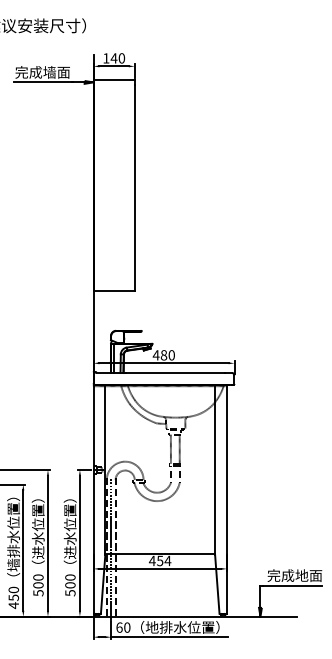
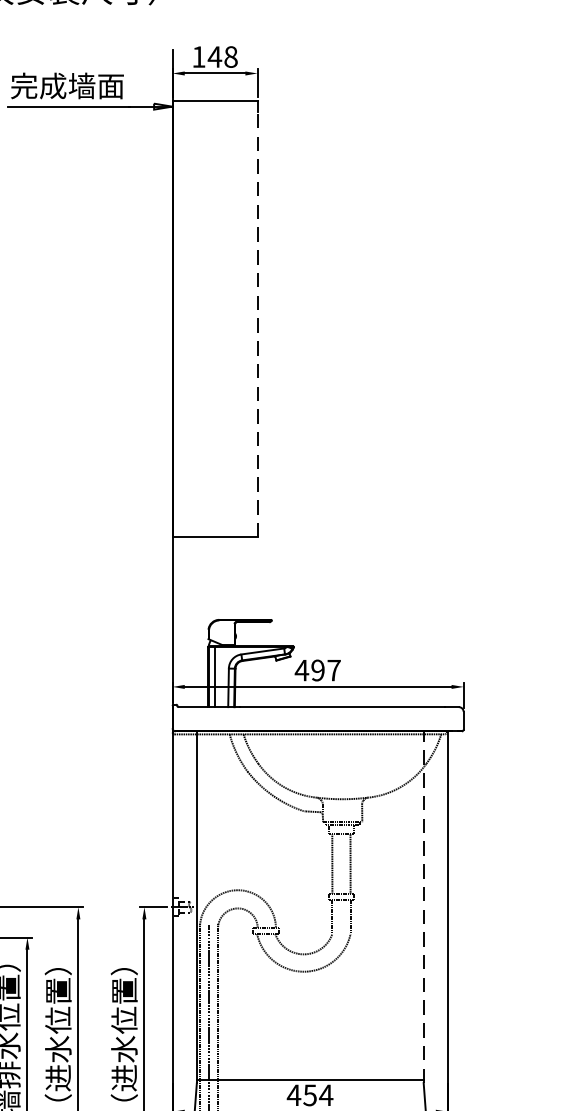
text: (121, 58) -> (230, 57), 140 -> 148
line: (134, 187) -> (257, 323), solid -> dashed
text: (167, 355) -> (325, 670), 480 -> 497
line: (215, 469) -> (424, 906), solid -> dashed

